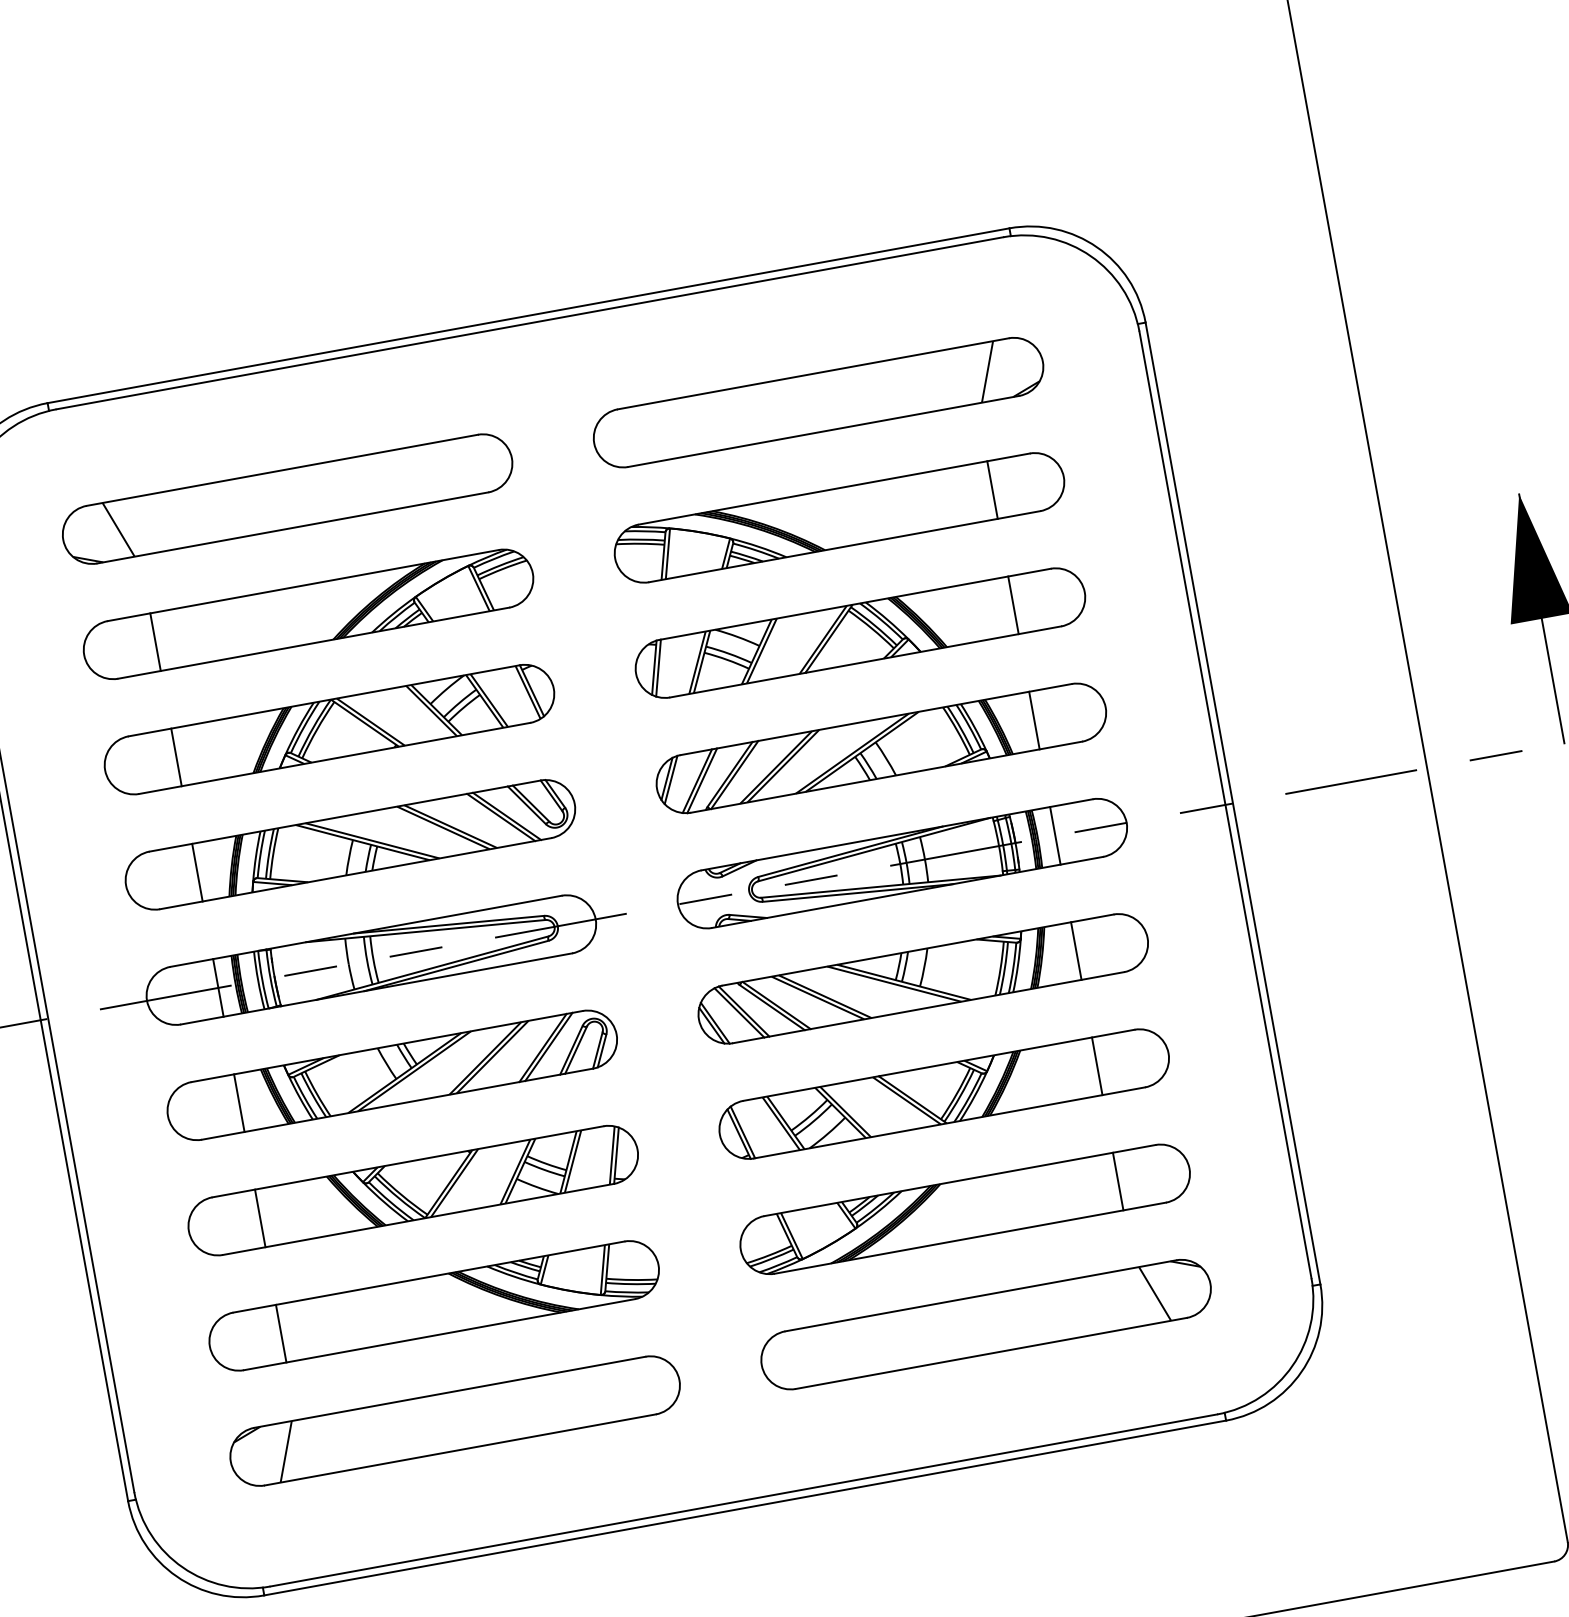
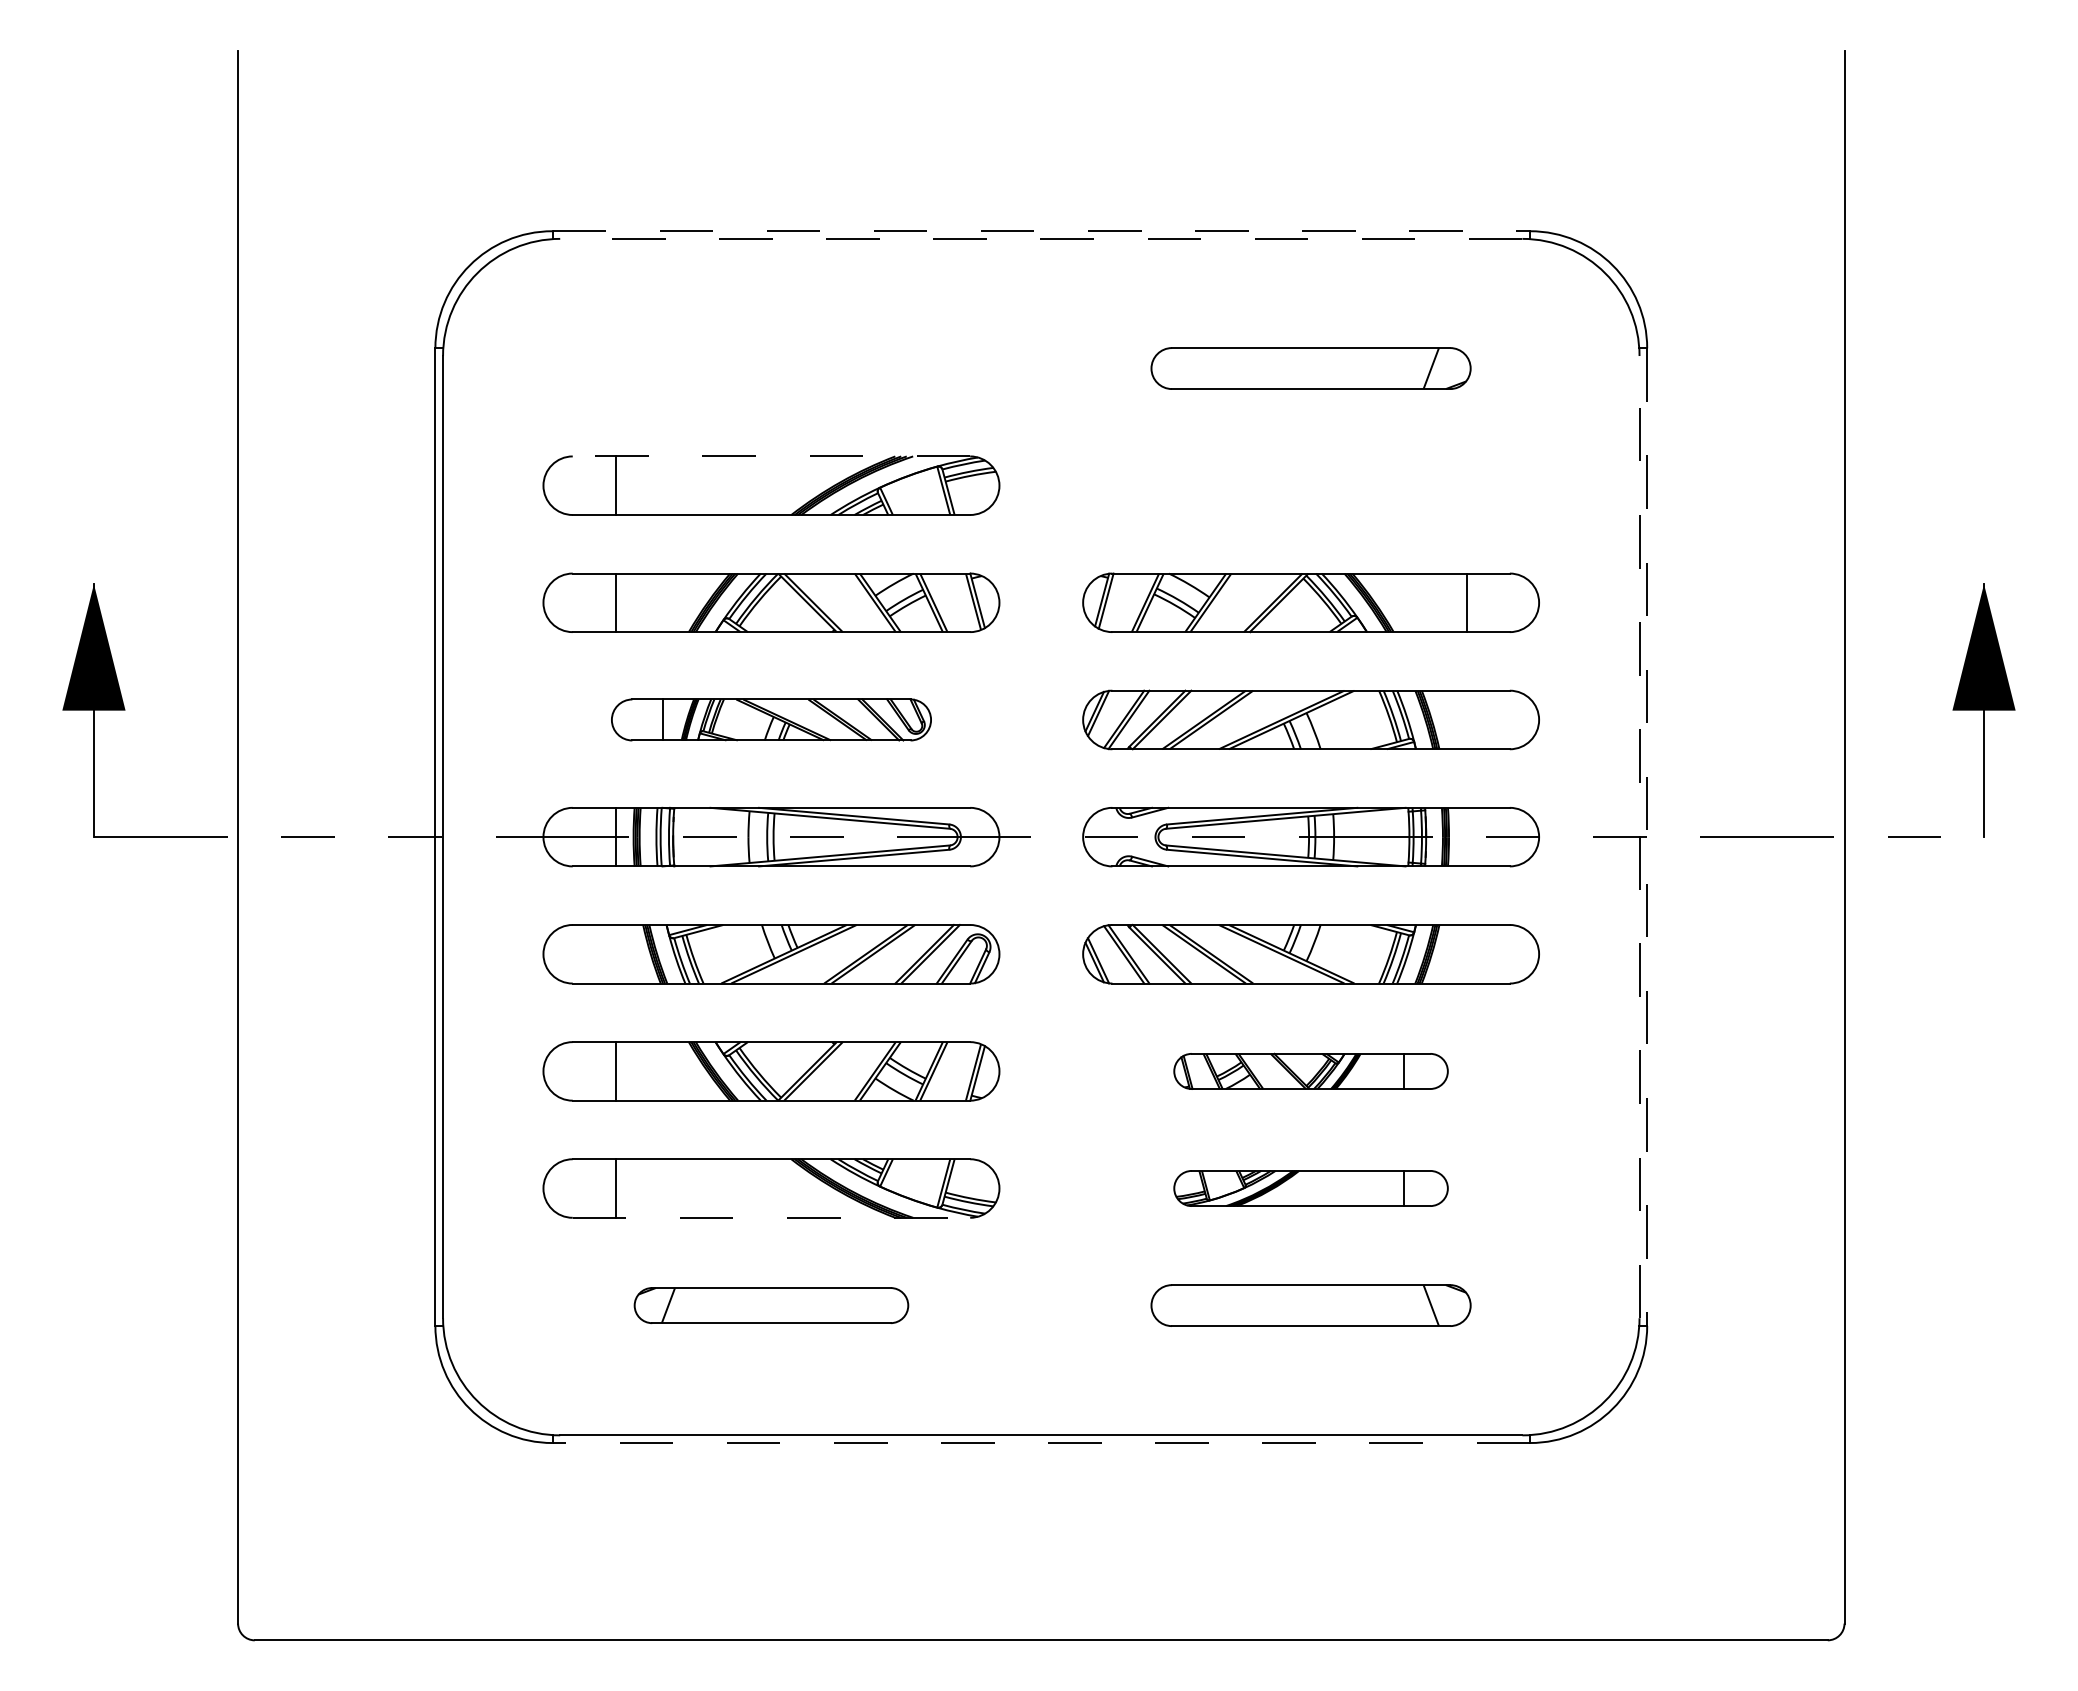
line: (528, 315) -> (1041, 231), solid -> dashed
line: (529, 323) -> (1040, 238), solid -> dashed
part: (817, 402) -> (1310, 368), size x0.7
part: (287, 499) -> (771, 368), removed
part: (838, 517) -> (1310, 485), removed
line: (303, 585) -> (771, 456), solid -> dashed
line: (1034, 720) -> (1466, 719), removed
line: (1233, 803) -> (1647, 837), solid -> dashed
line: (1225, 804) -> (1639, 836), solid -> dashed
line: (1055, 835) -> (1466, 836), removed
part: (350, 844) -> (771, 719), size x0.7
line: (1076, 950) -> (1466, 953), removed
part: (943, 1094) -> (1310, 1071), size x0.6
line: (238, 1102) -> (615, 953), removed
part: (964, 1209) -> (1310, 1188), size x0.6
part: (985, 1324) -> (1310, 1305), size x0.7
line: (439, 1334) -> (771, 1217), solid -> dashed
part: (455, 1420) -> (771, 1305), size x0.6
line: (745, 1508) -> (1041, 1443), solid -> dashed

